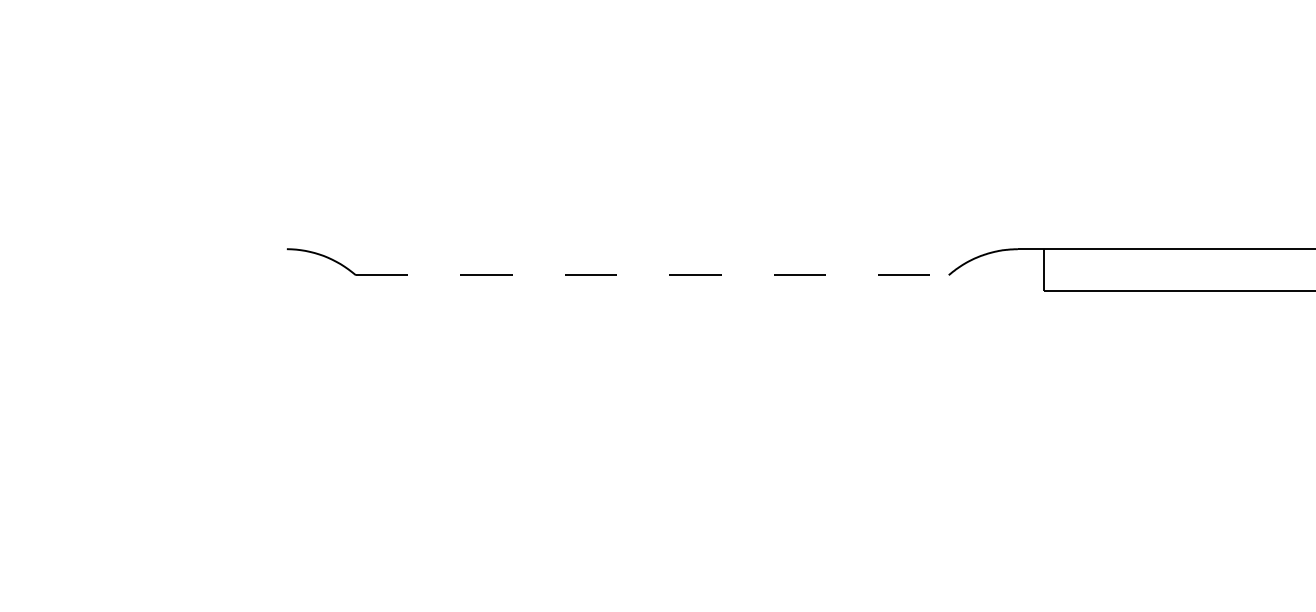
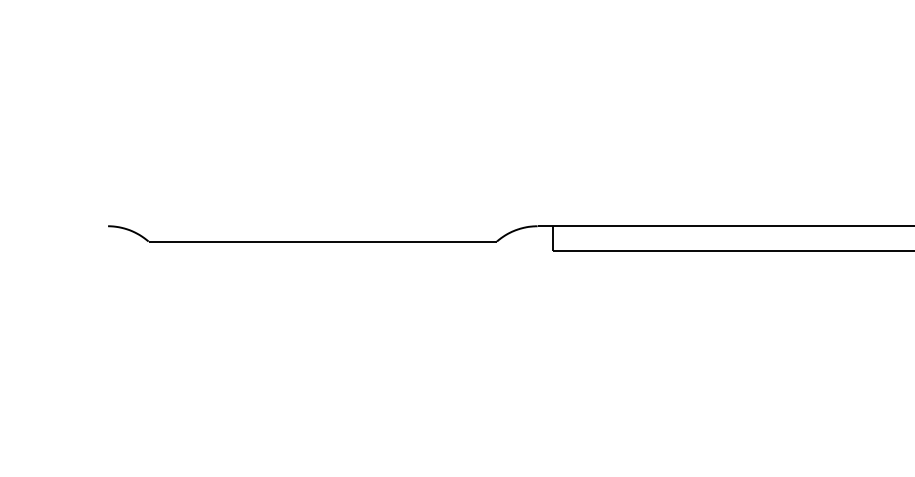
line: (653, 275) -> (323, 241), dashed -> solid

